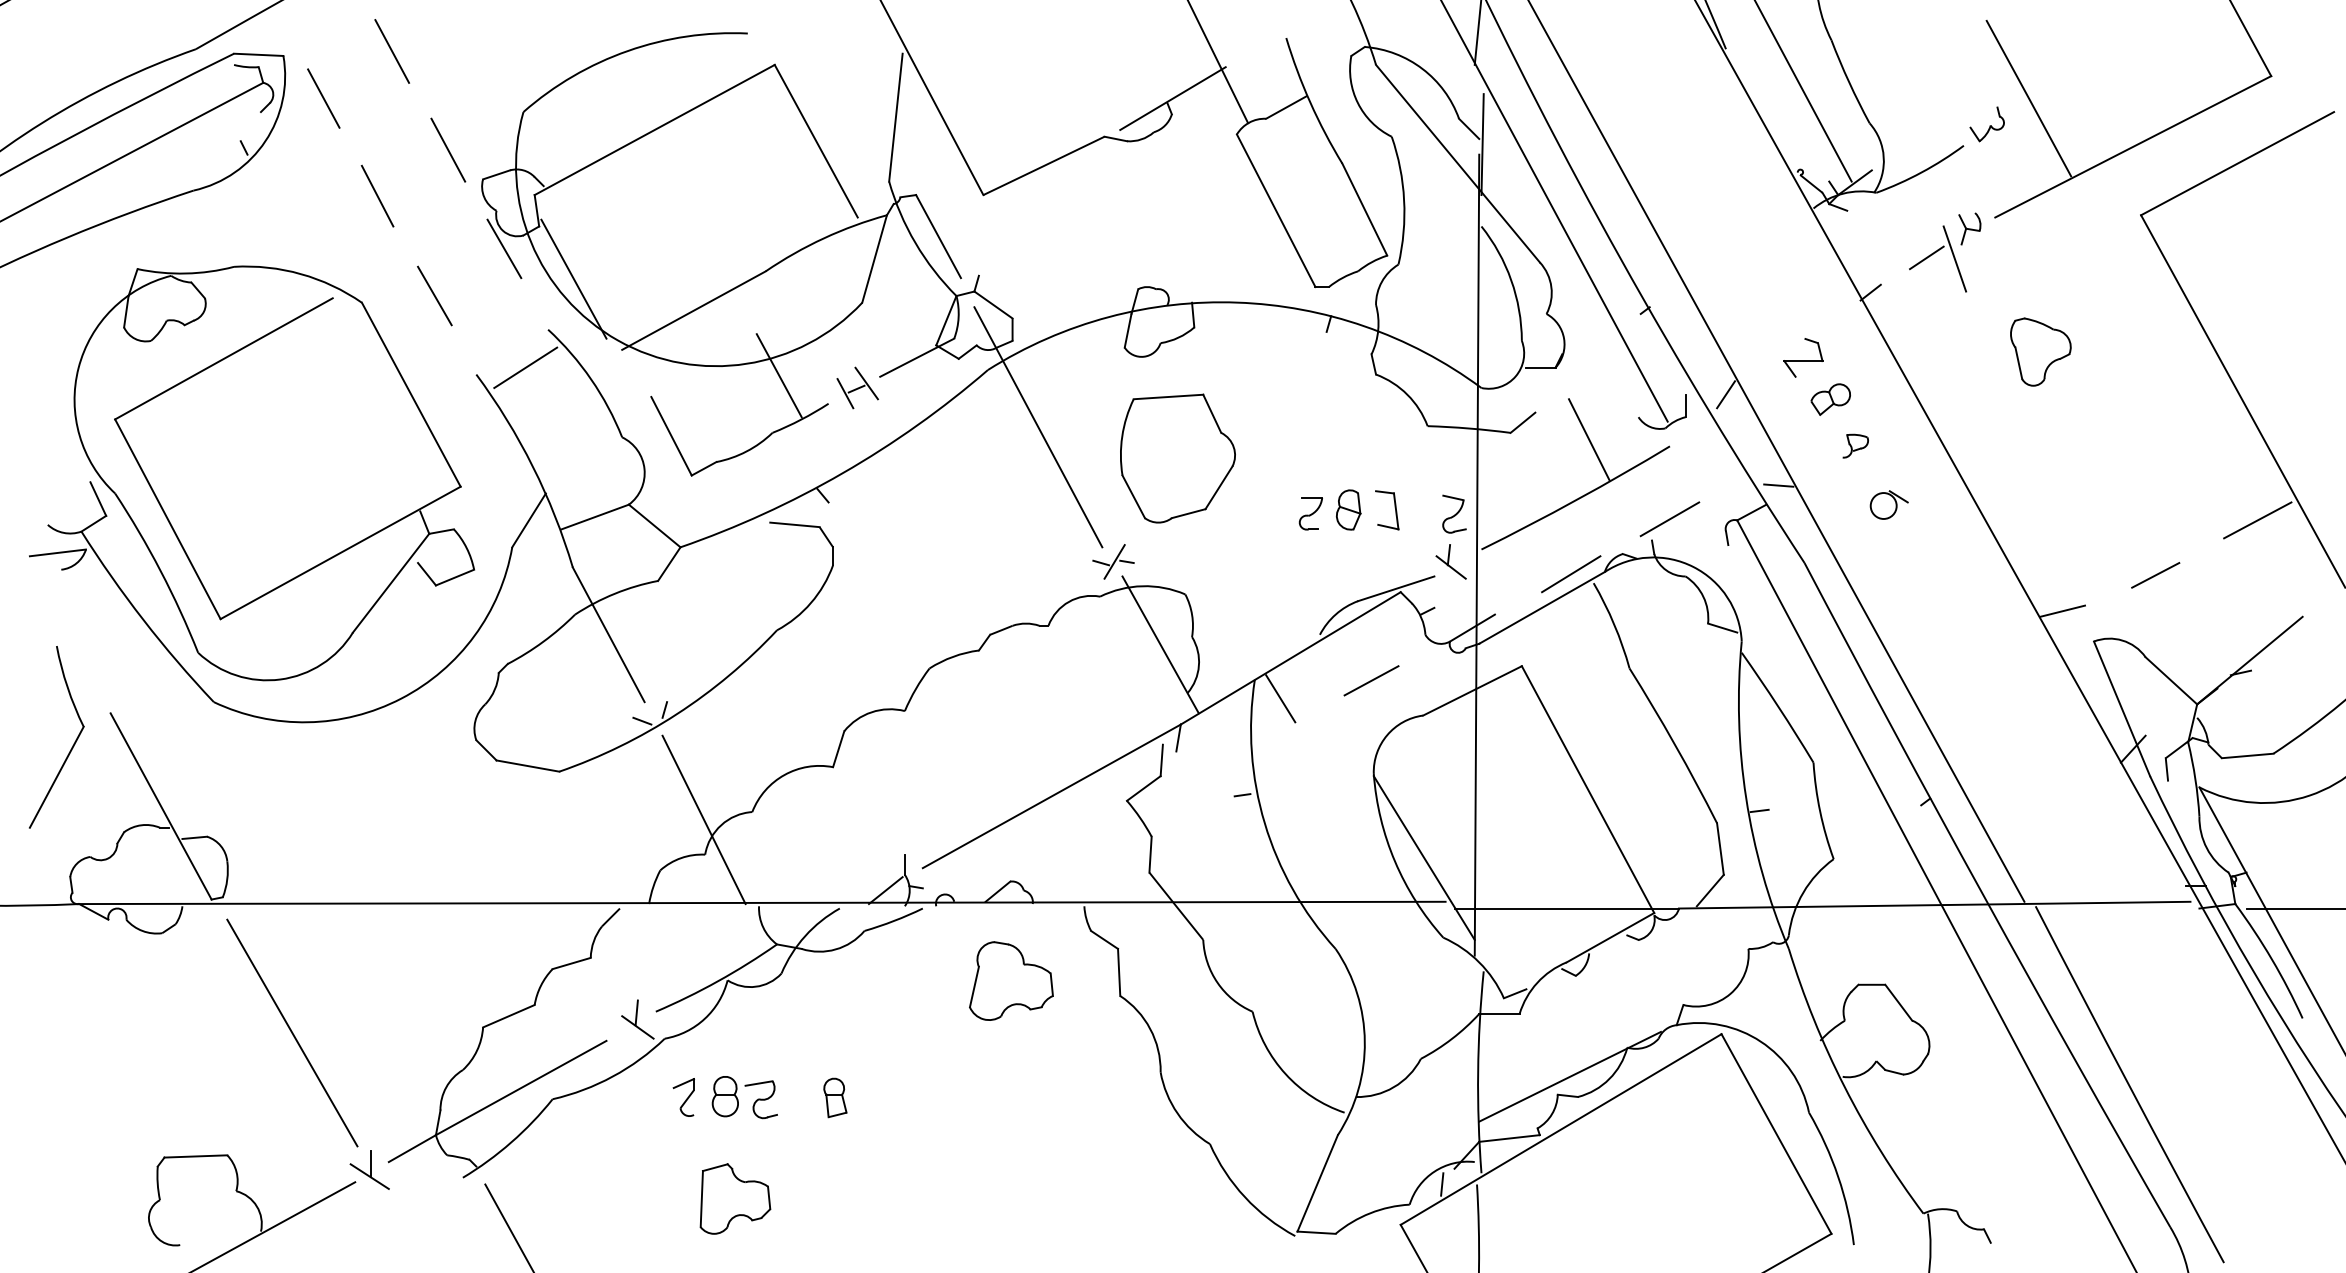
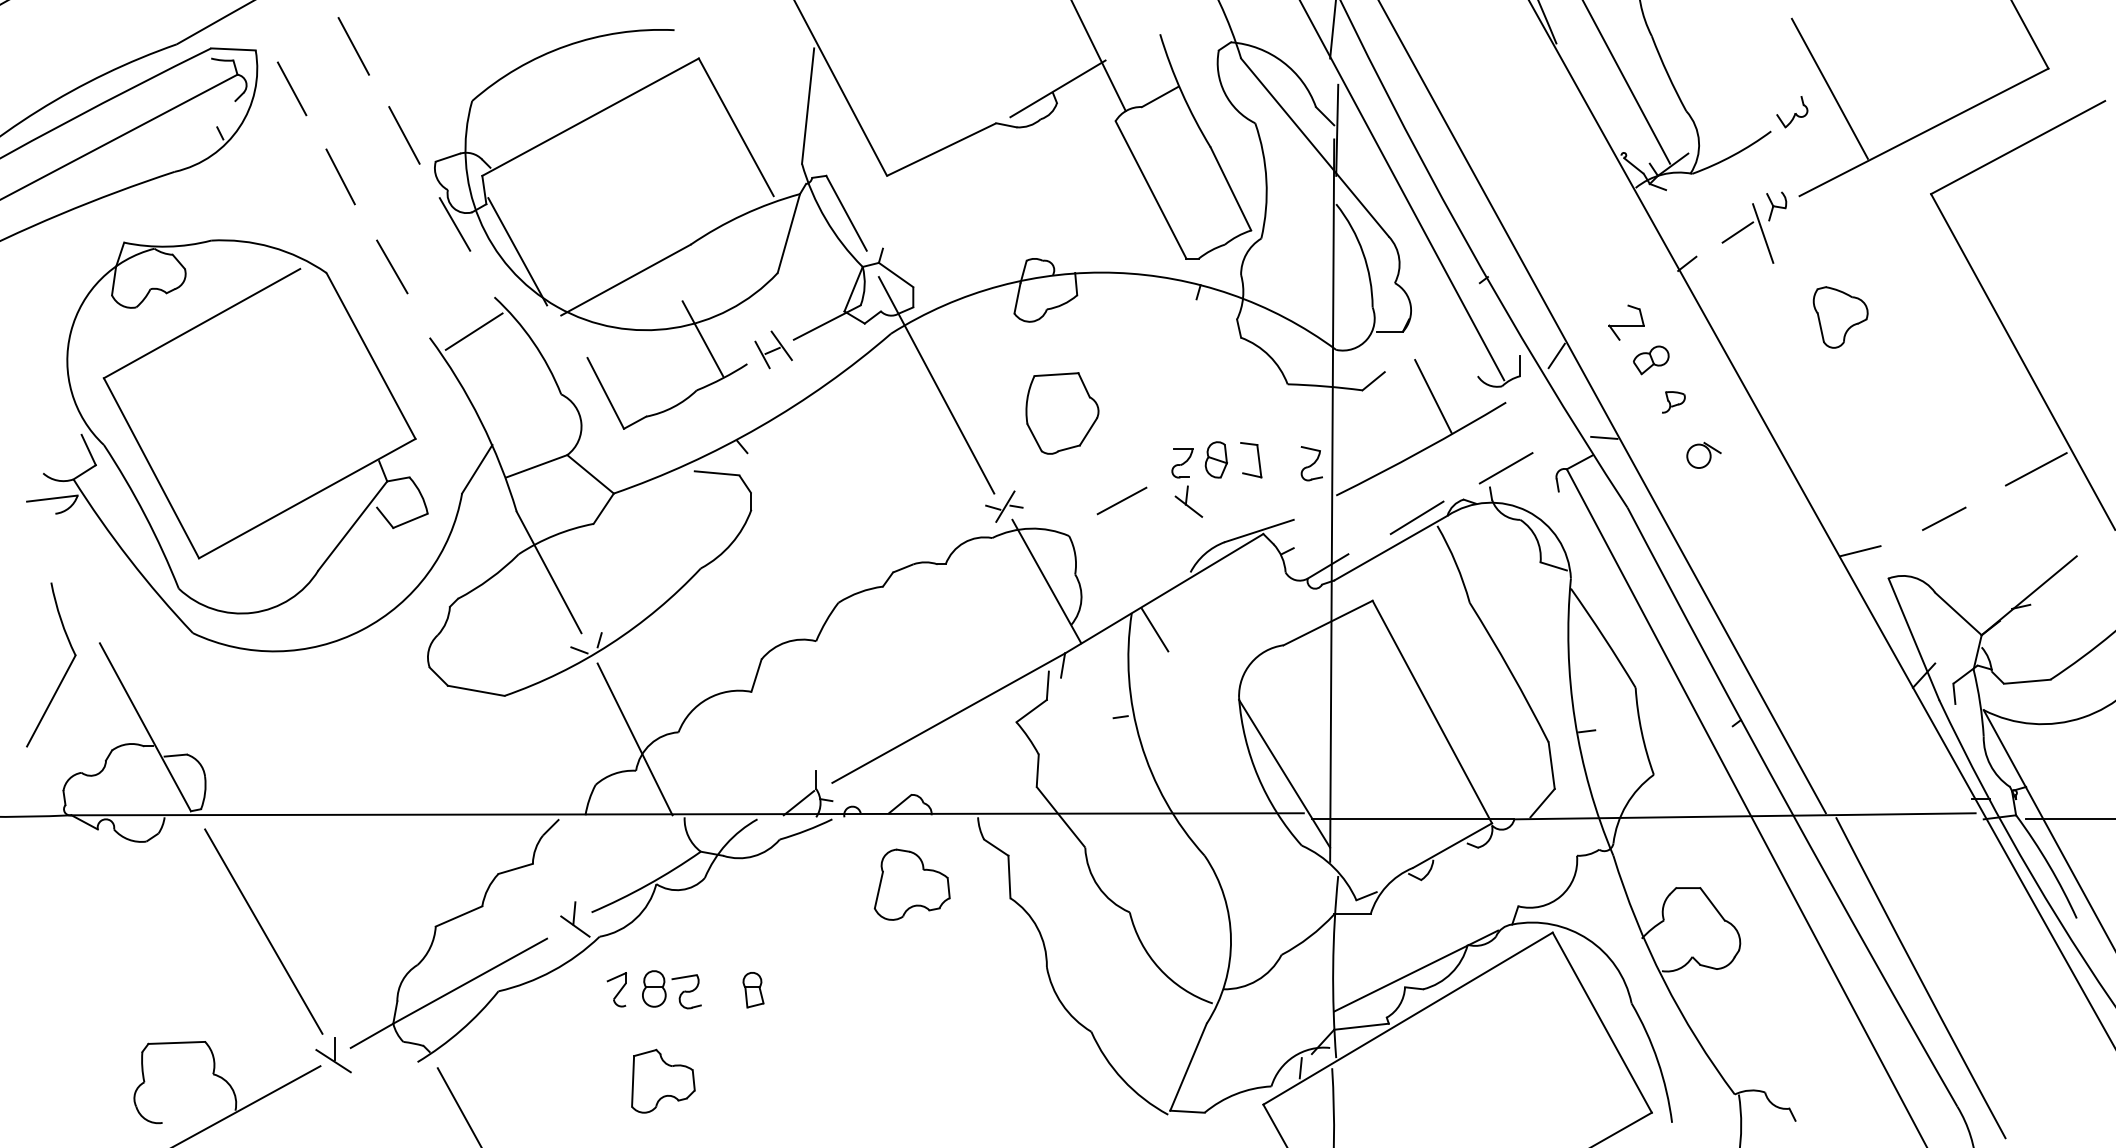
part: (1177, 458) -> (1062, 413), size x0.7
part: (1450, 561) -> (1188, 501), moved
line: (1370, 680) -> (1121, 500), moved

